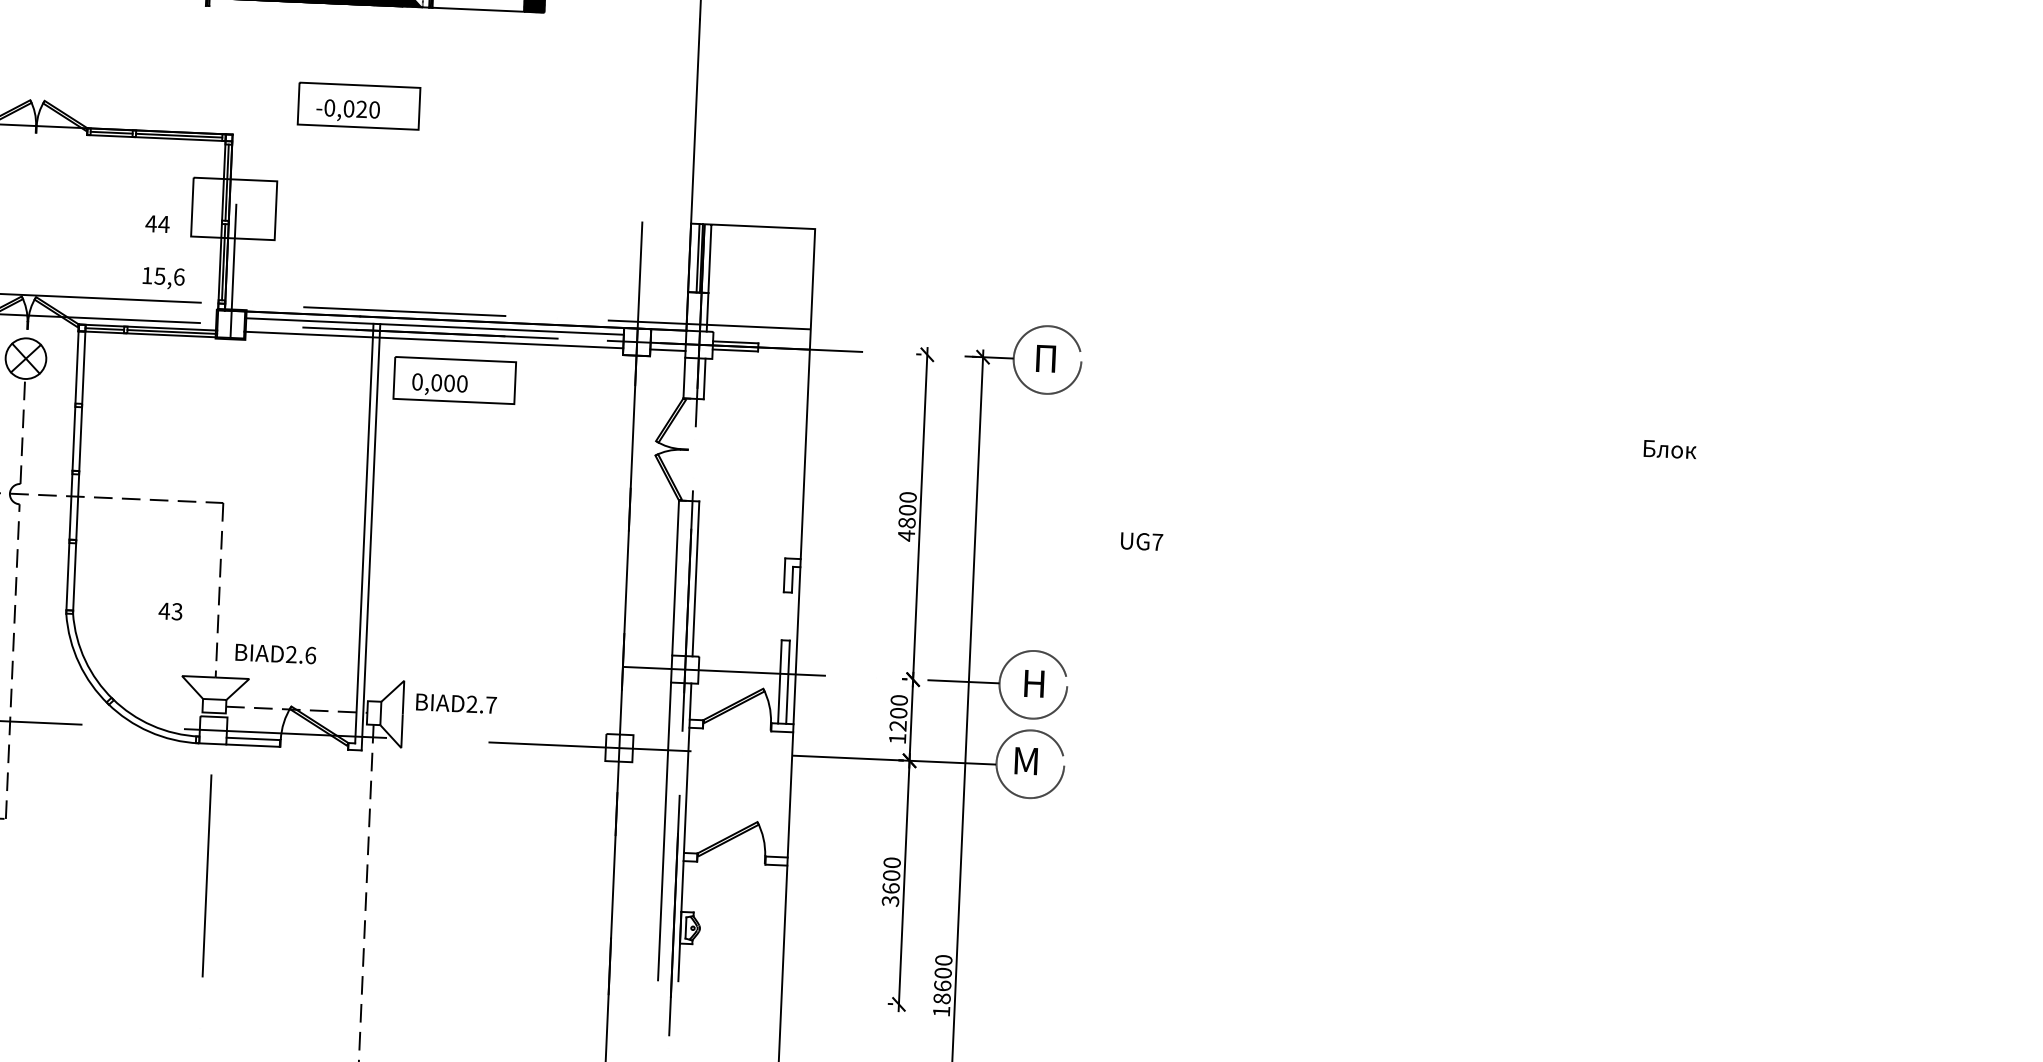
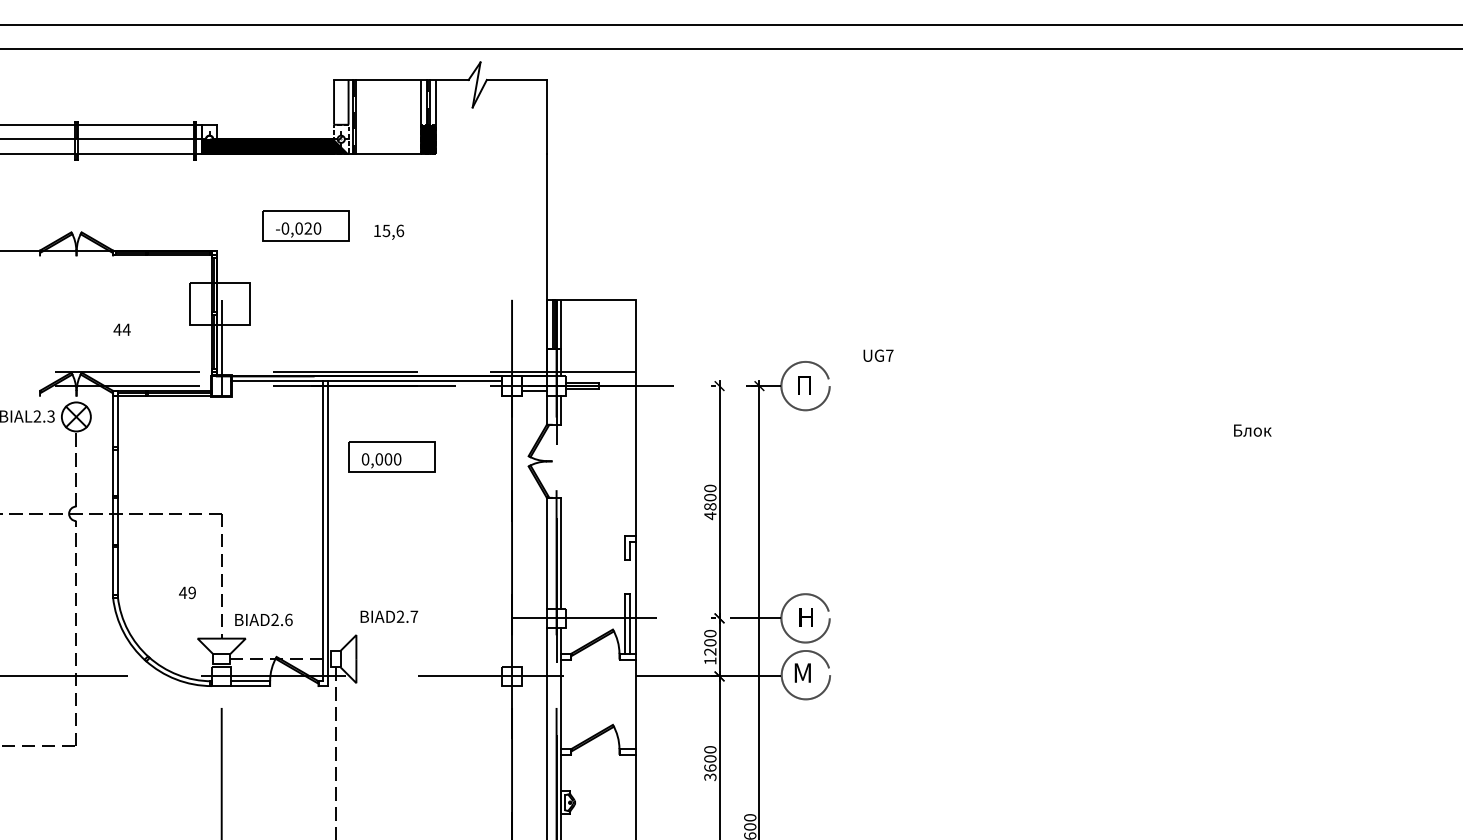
text: (156, 223) -> (121, 329), moved
text: (164, 277) -> (389, 231), moved
line: (433, 339) -> (366, 390), removed
part: (453, 379) -> (391, 456), moved
text: (1141, 541) -> (878, 355), moved
text: (176, 611) -> (191, 592), 43 -> 49
text: (456, 703) -> (389, 616), moved

